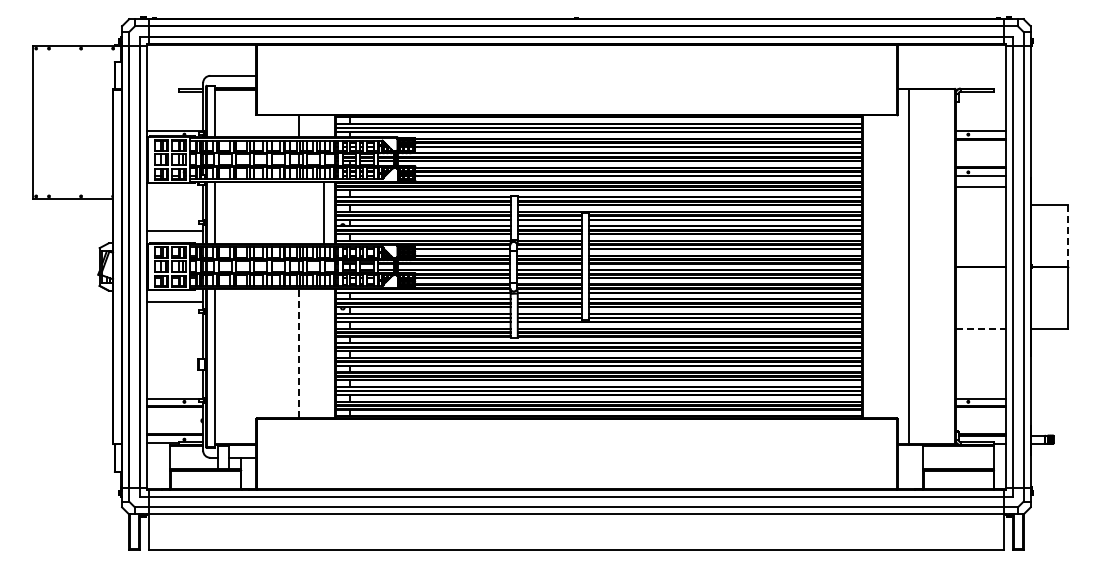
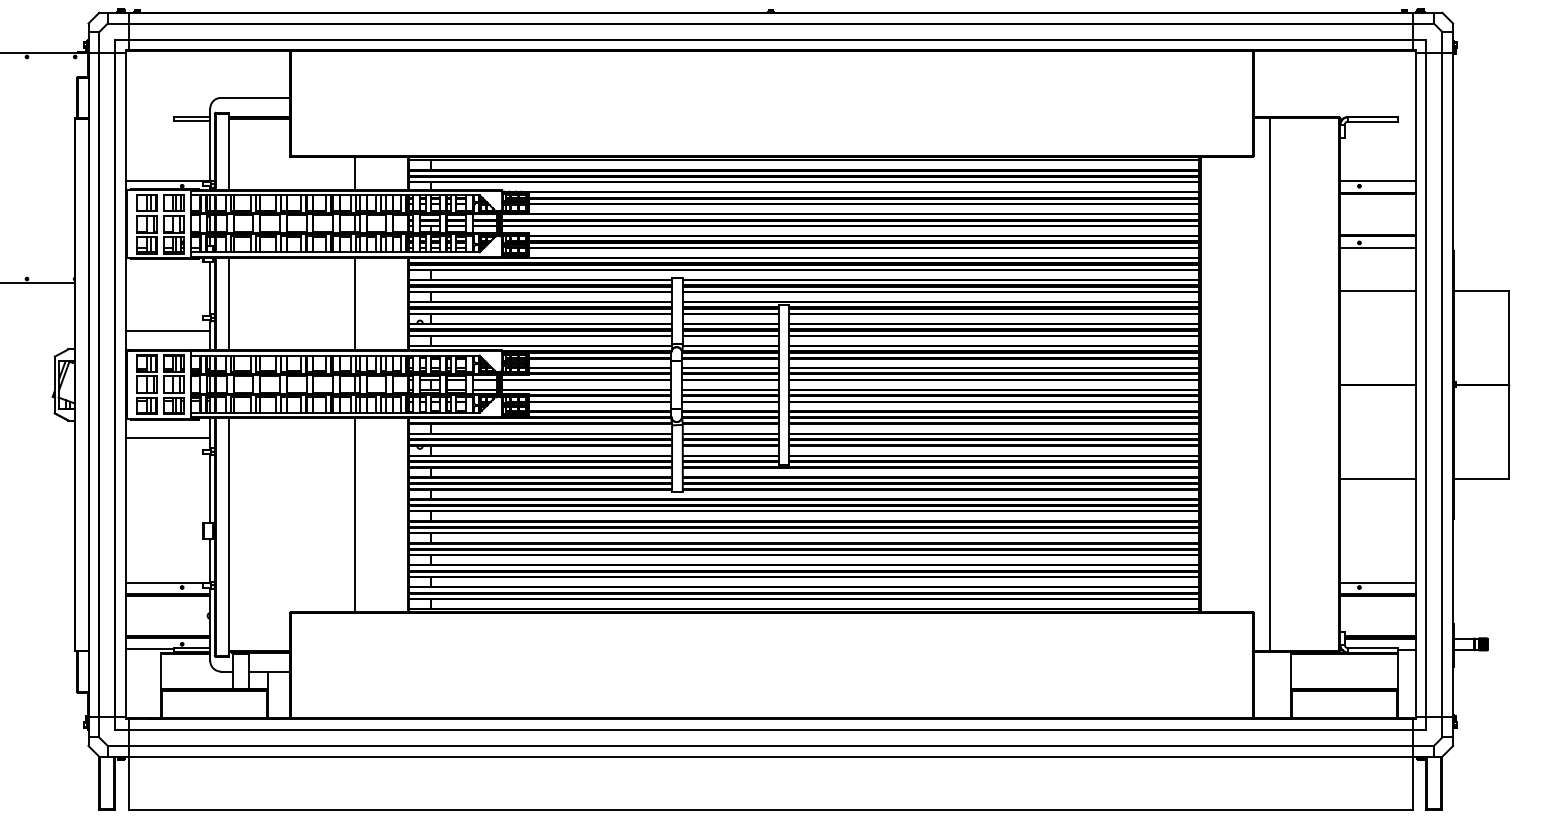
line: (980, 186) -> (1377, 291), moved
line: (324, 212) -> (354, 303), moved
line: (1067, 235) -> (1508, 337), dashed -> solid
line: (981, 329) -> (1379, 478), dashed -> solid
line: (299, 353) -> (354, 514), dashed -> solid

